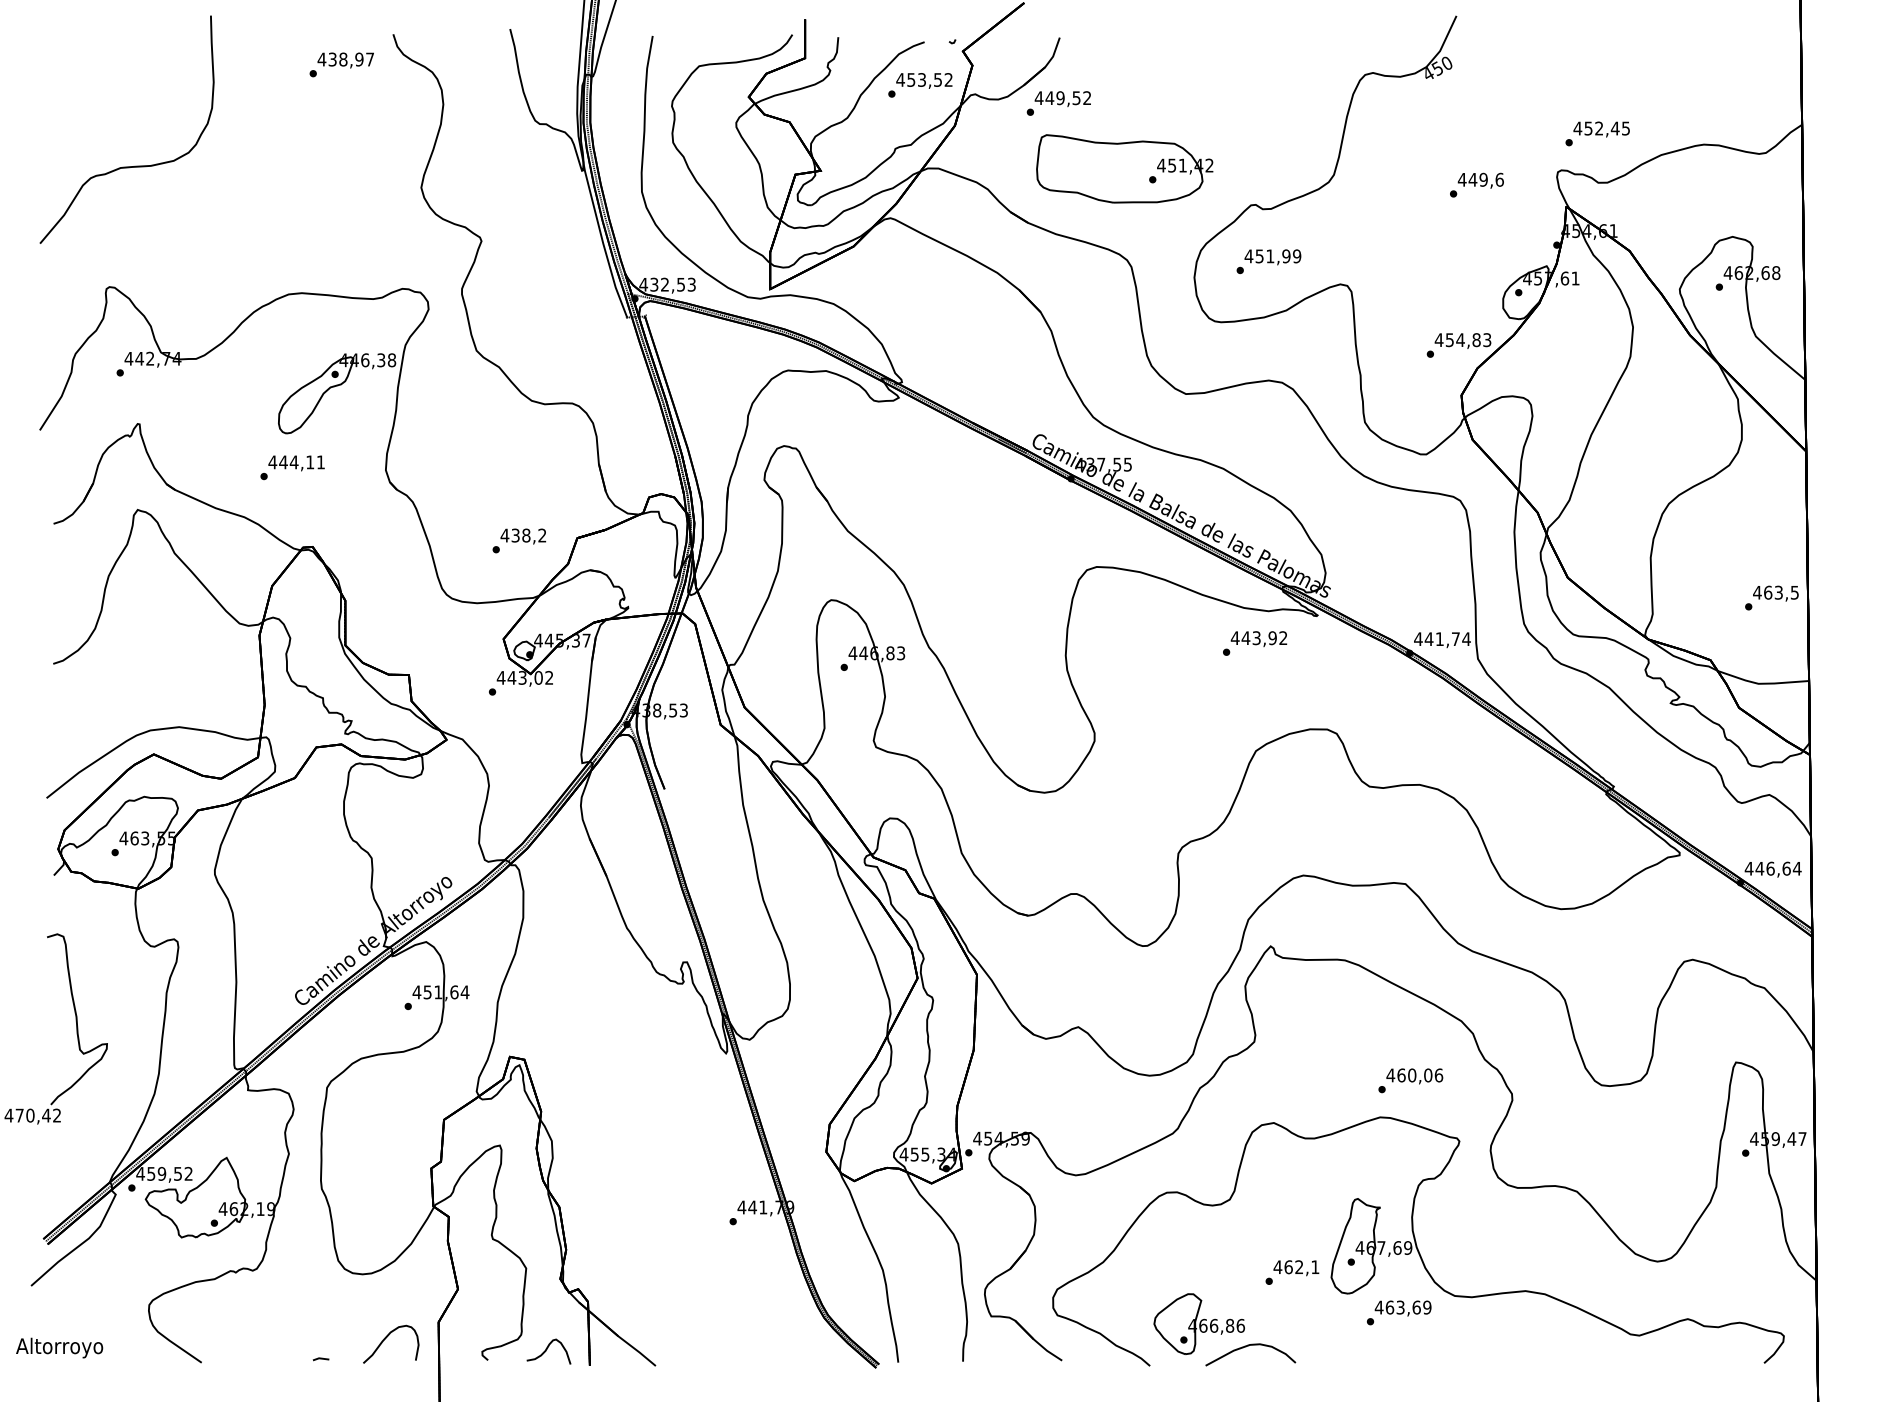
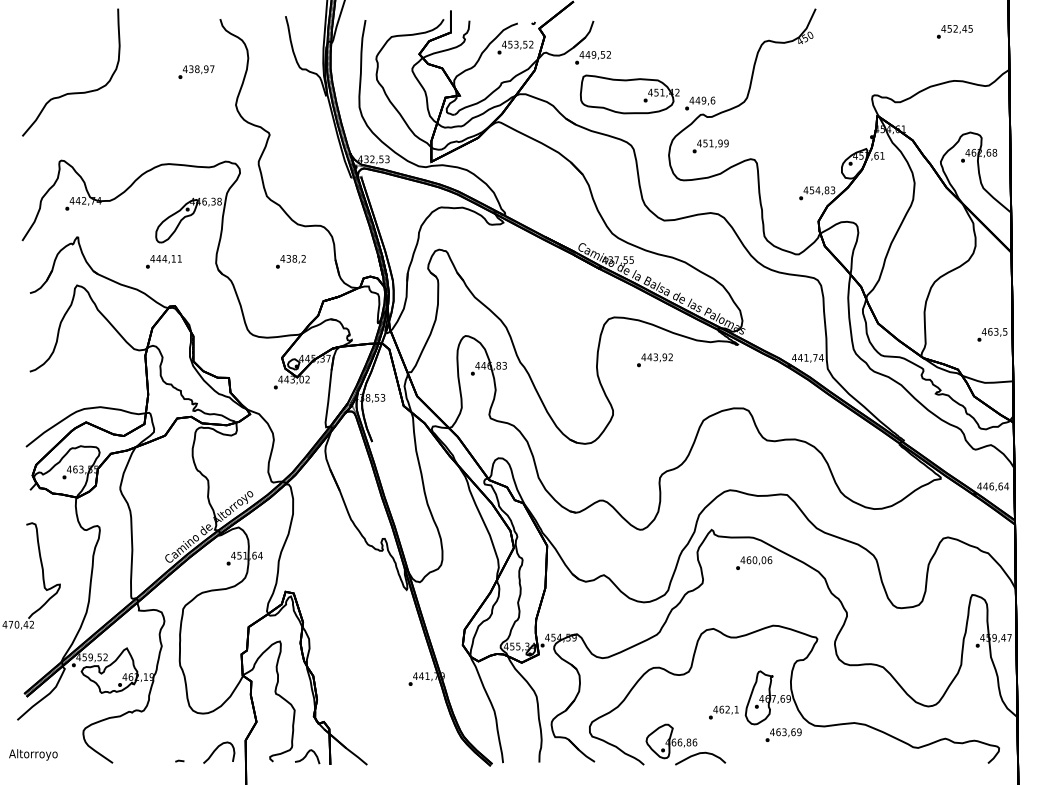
text: (341, 63) -> (196, 71), moved
text: (1597, 133) -> (954, 31), moved
text: (1477, 185) -> (700, 103), moved
text: (518, 540) -> (290, 261), moved
text: (1254, 643) -> (654, 360), moved
text: (1411, 1079) -> (754, 562), moved

